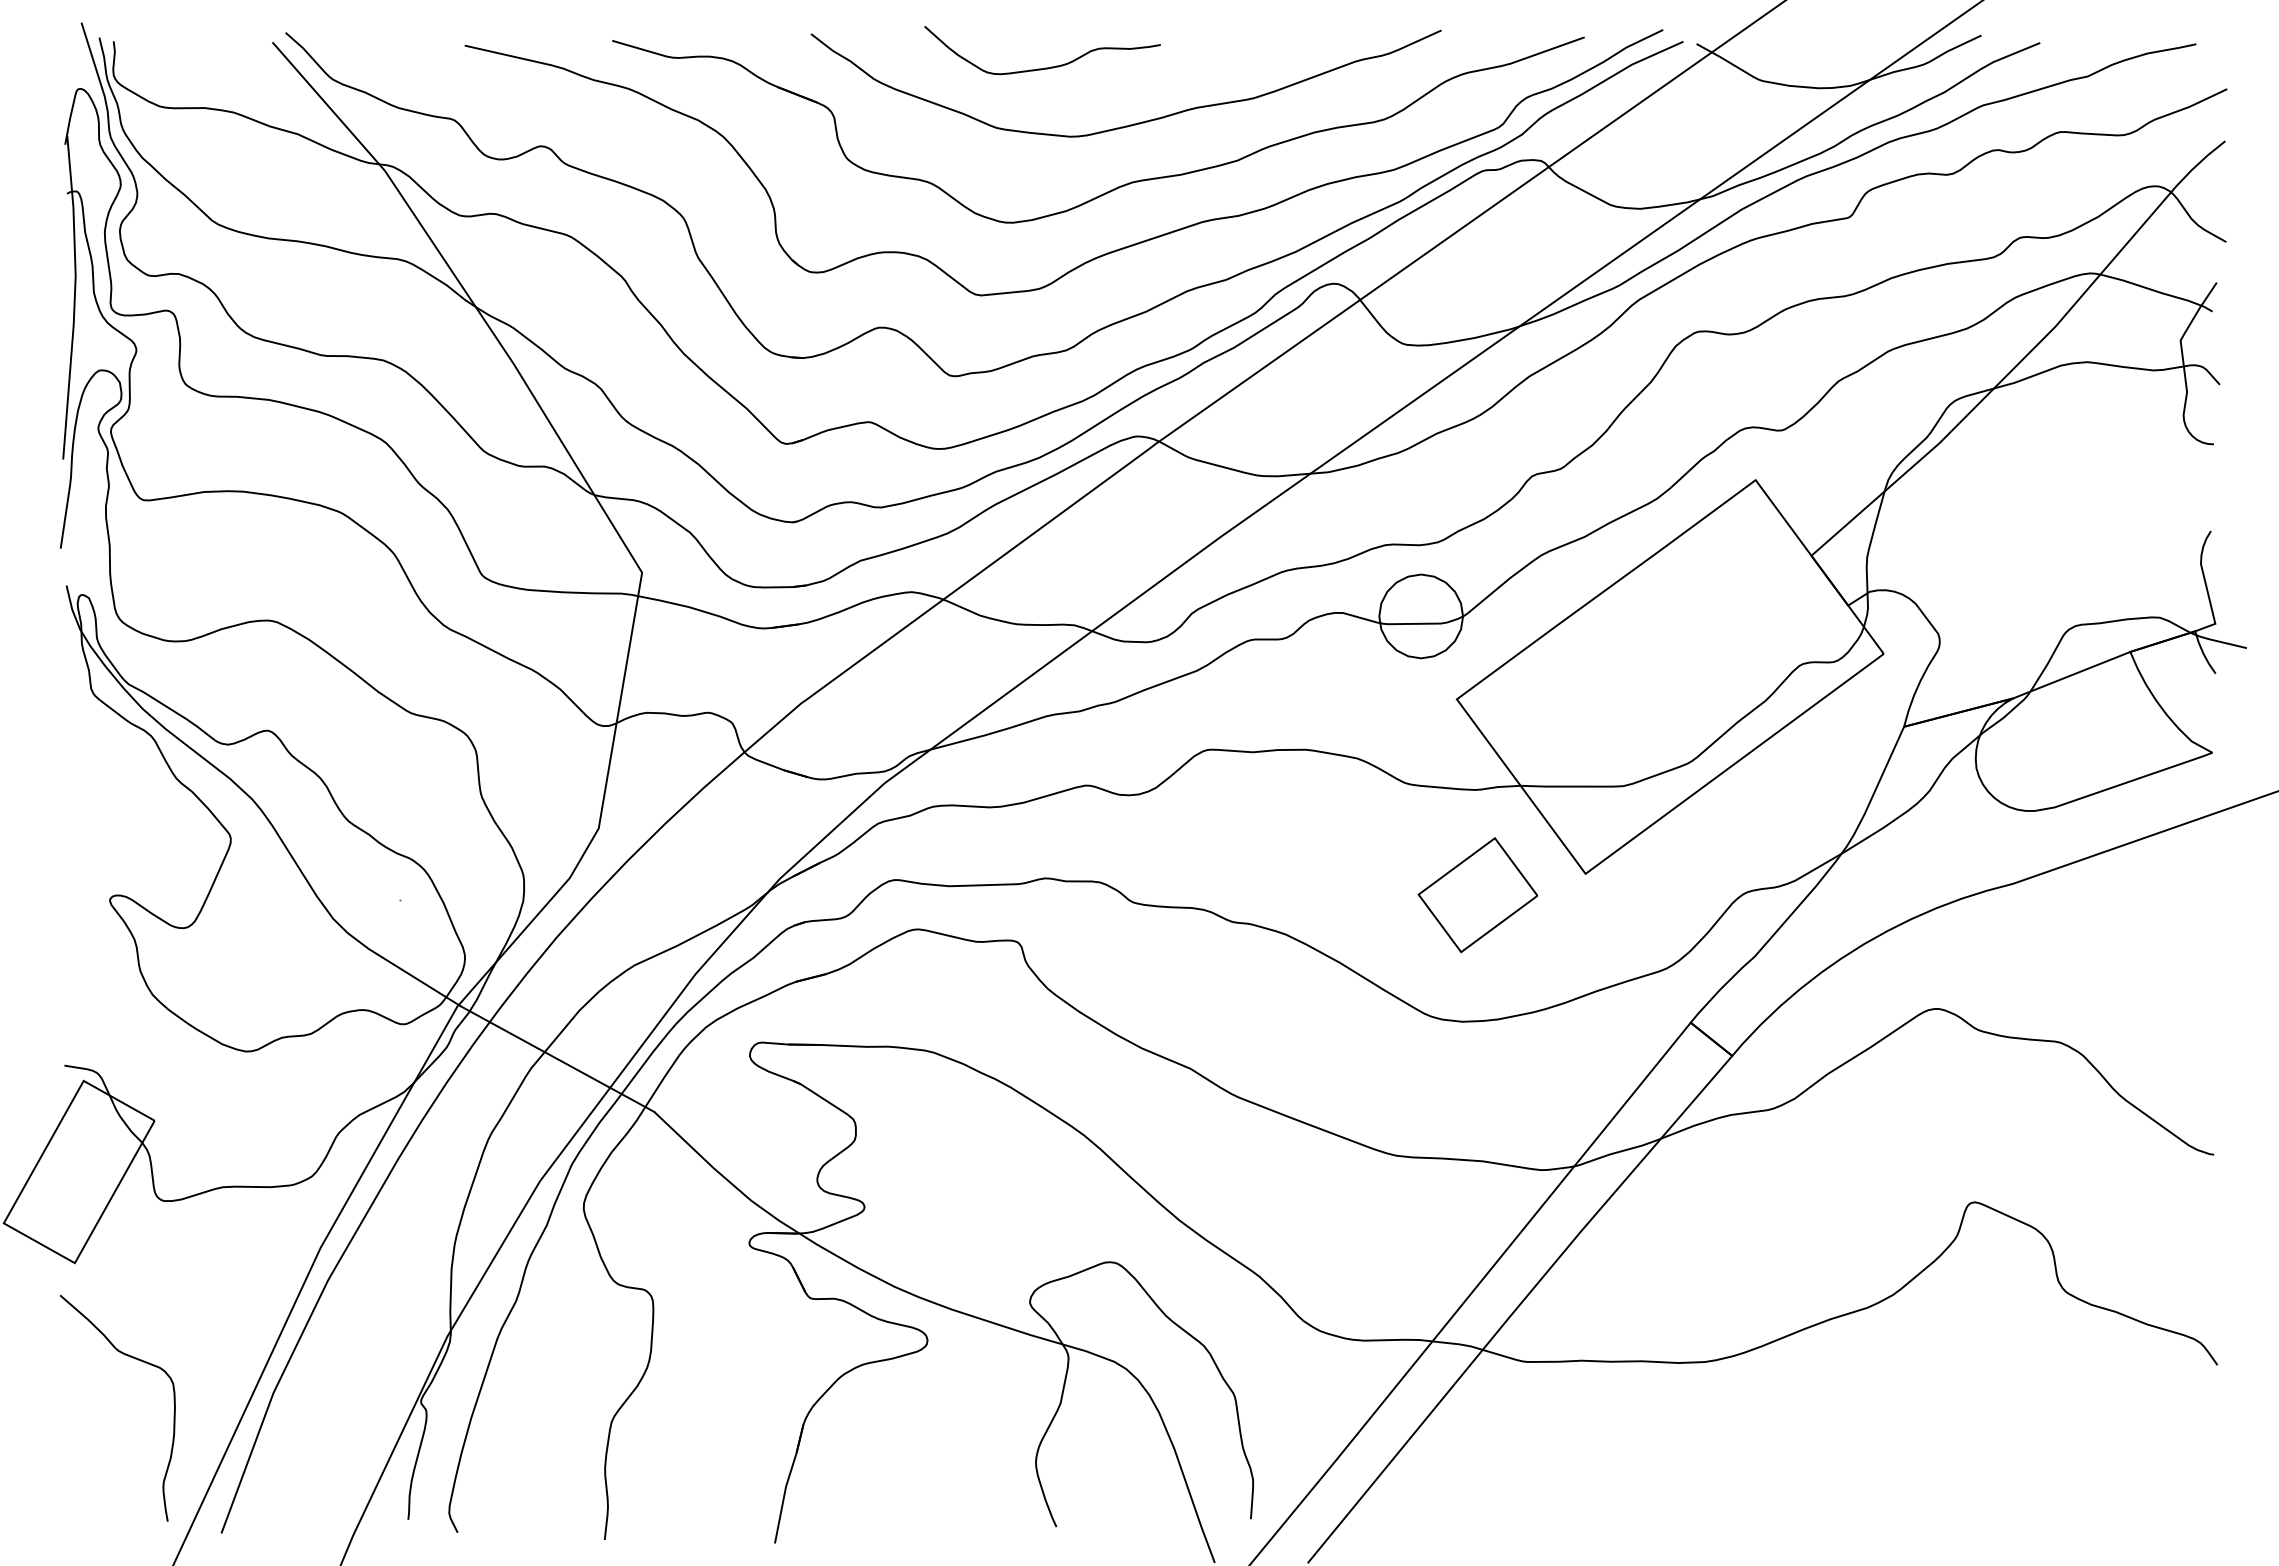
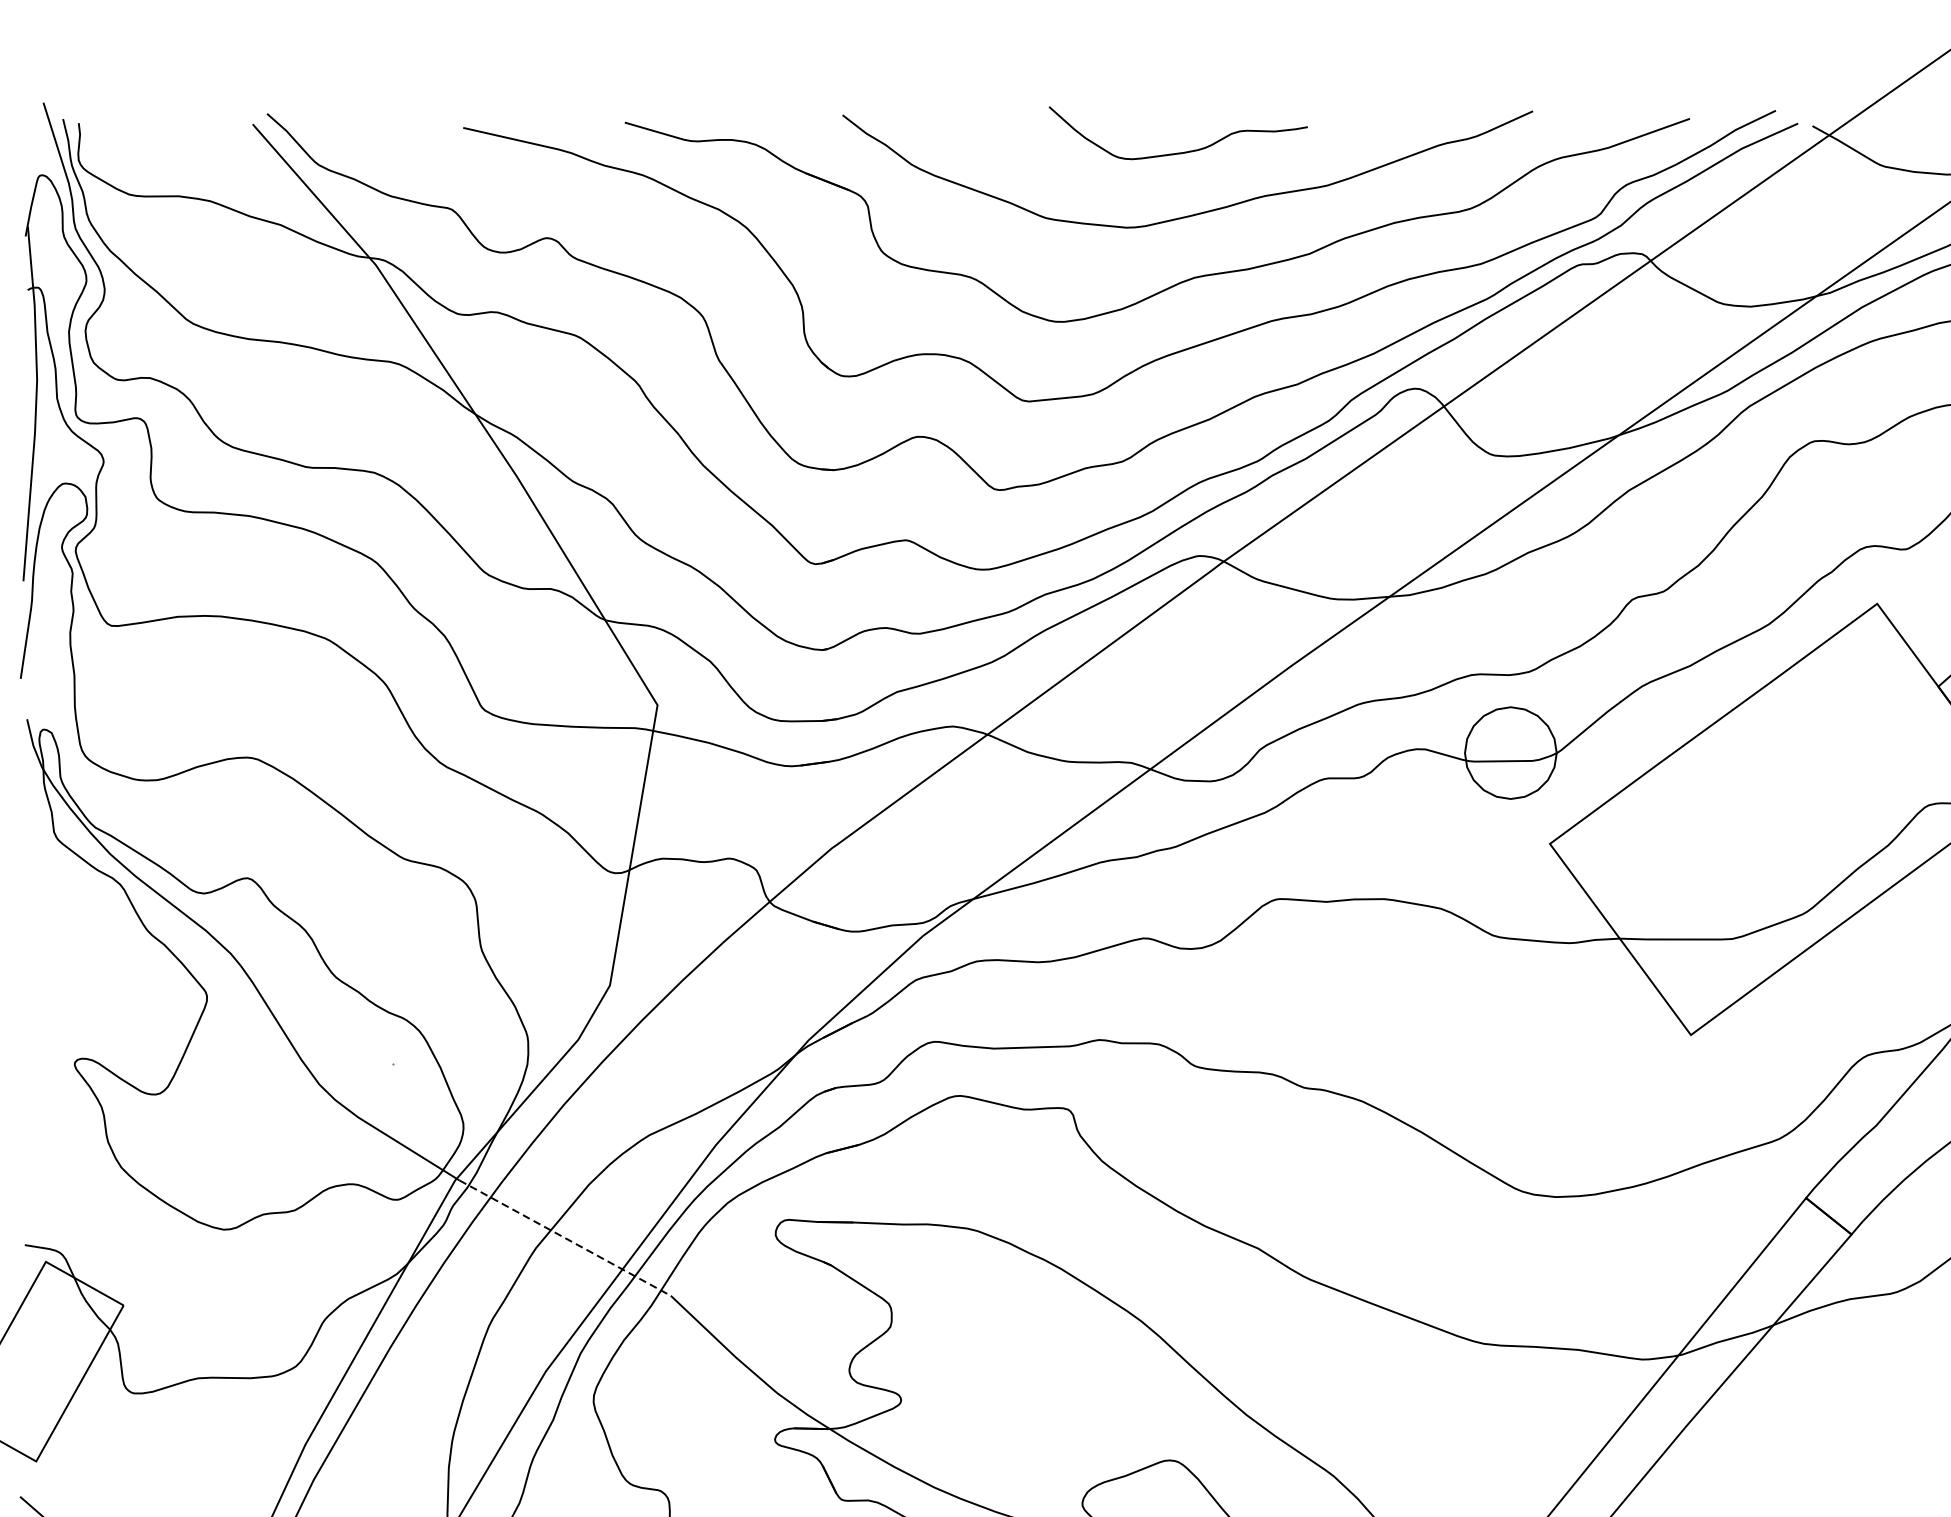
curve: (1045, 67) -> (1181, 151), moved
part: (1477, 895) -> (1572, 1058), removed
line: (557, 1059) -> (564, 1238), solid -> dashed

